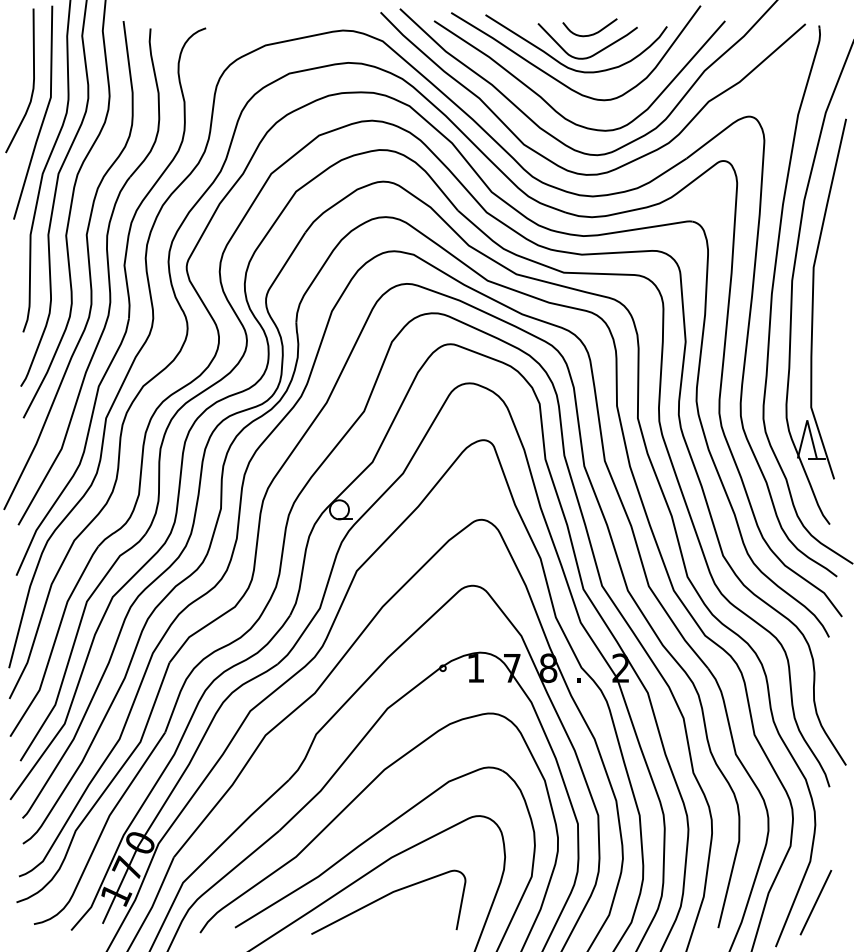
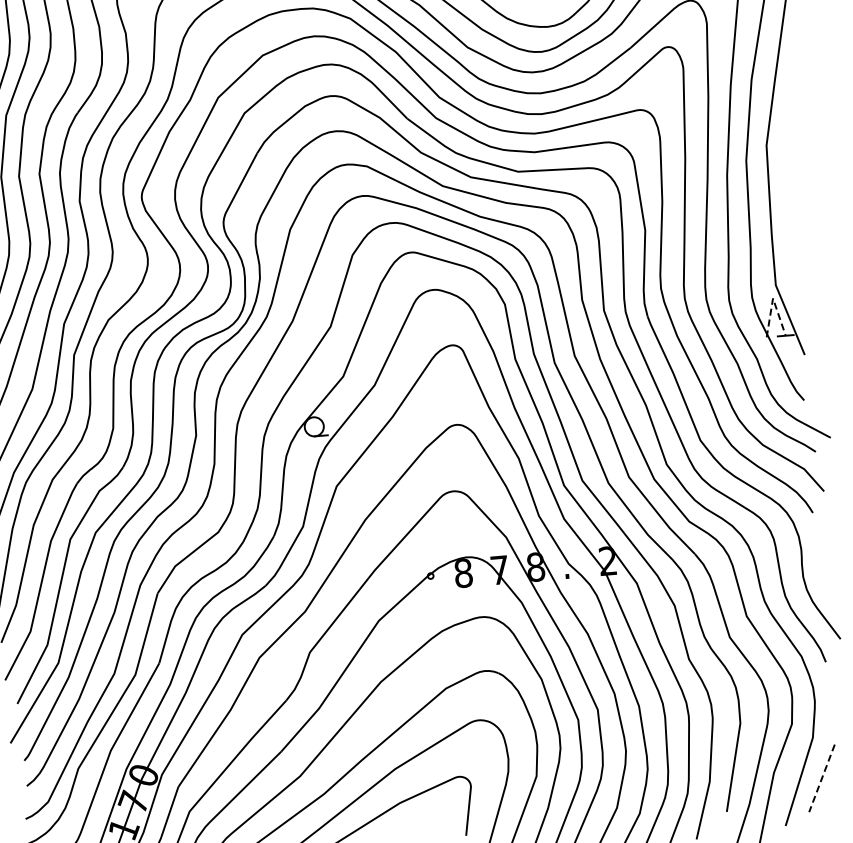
line: (807, 420) -> (773, 298), solid -> dashed
text: (475, 668) -> (463, 573), 1 -> 8
line: (815, 903) -> (821, 779), solid -> dashed

